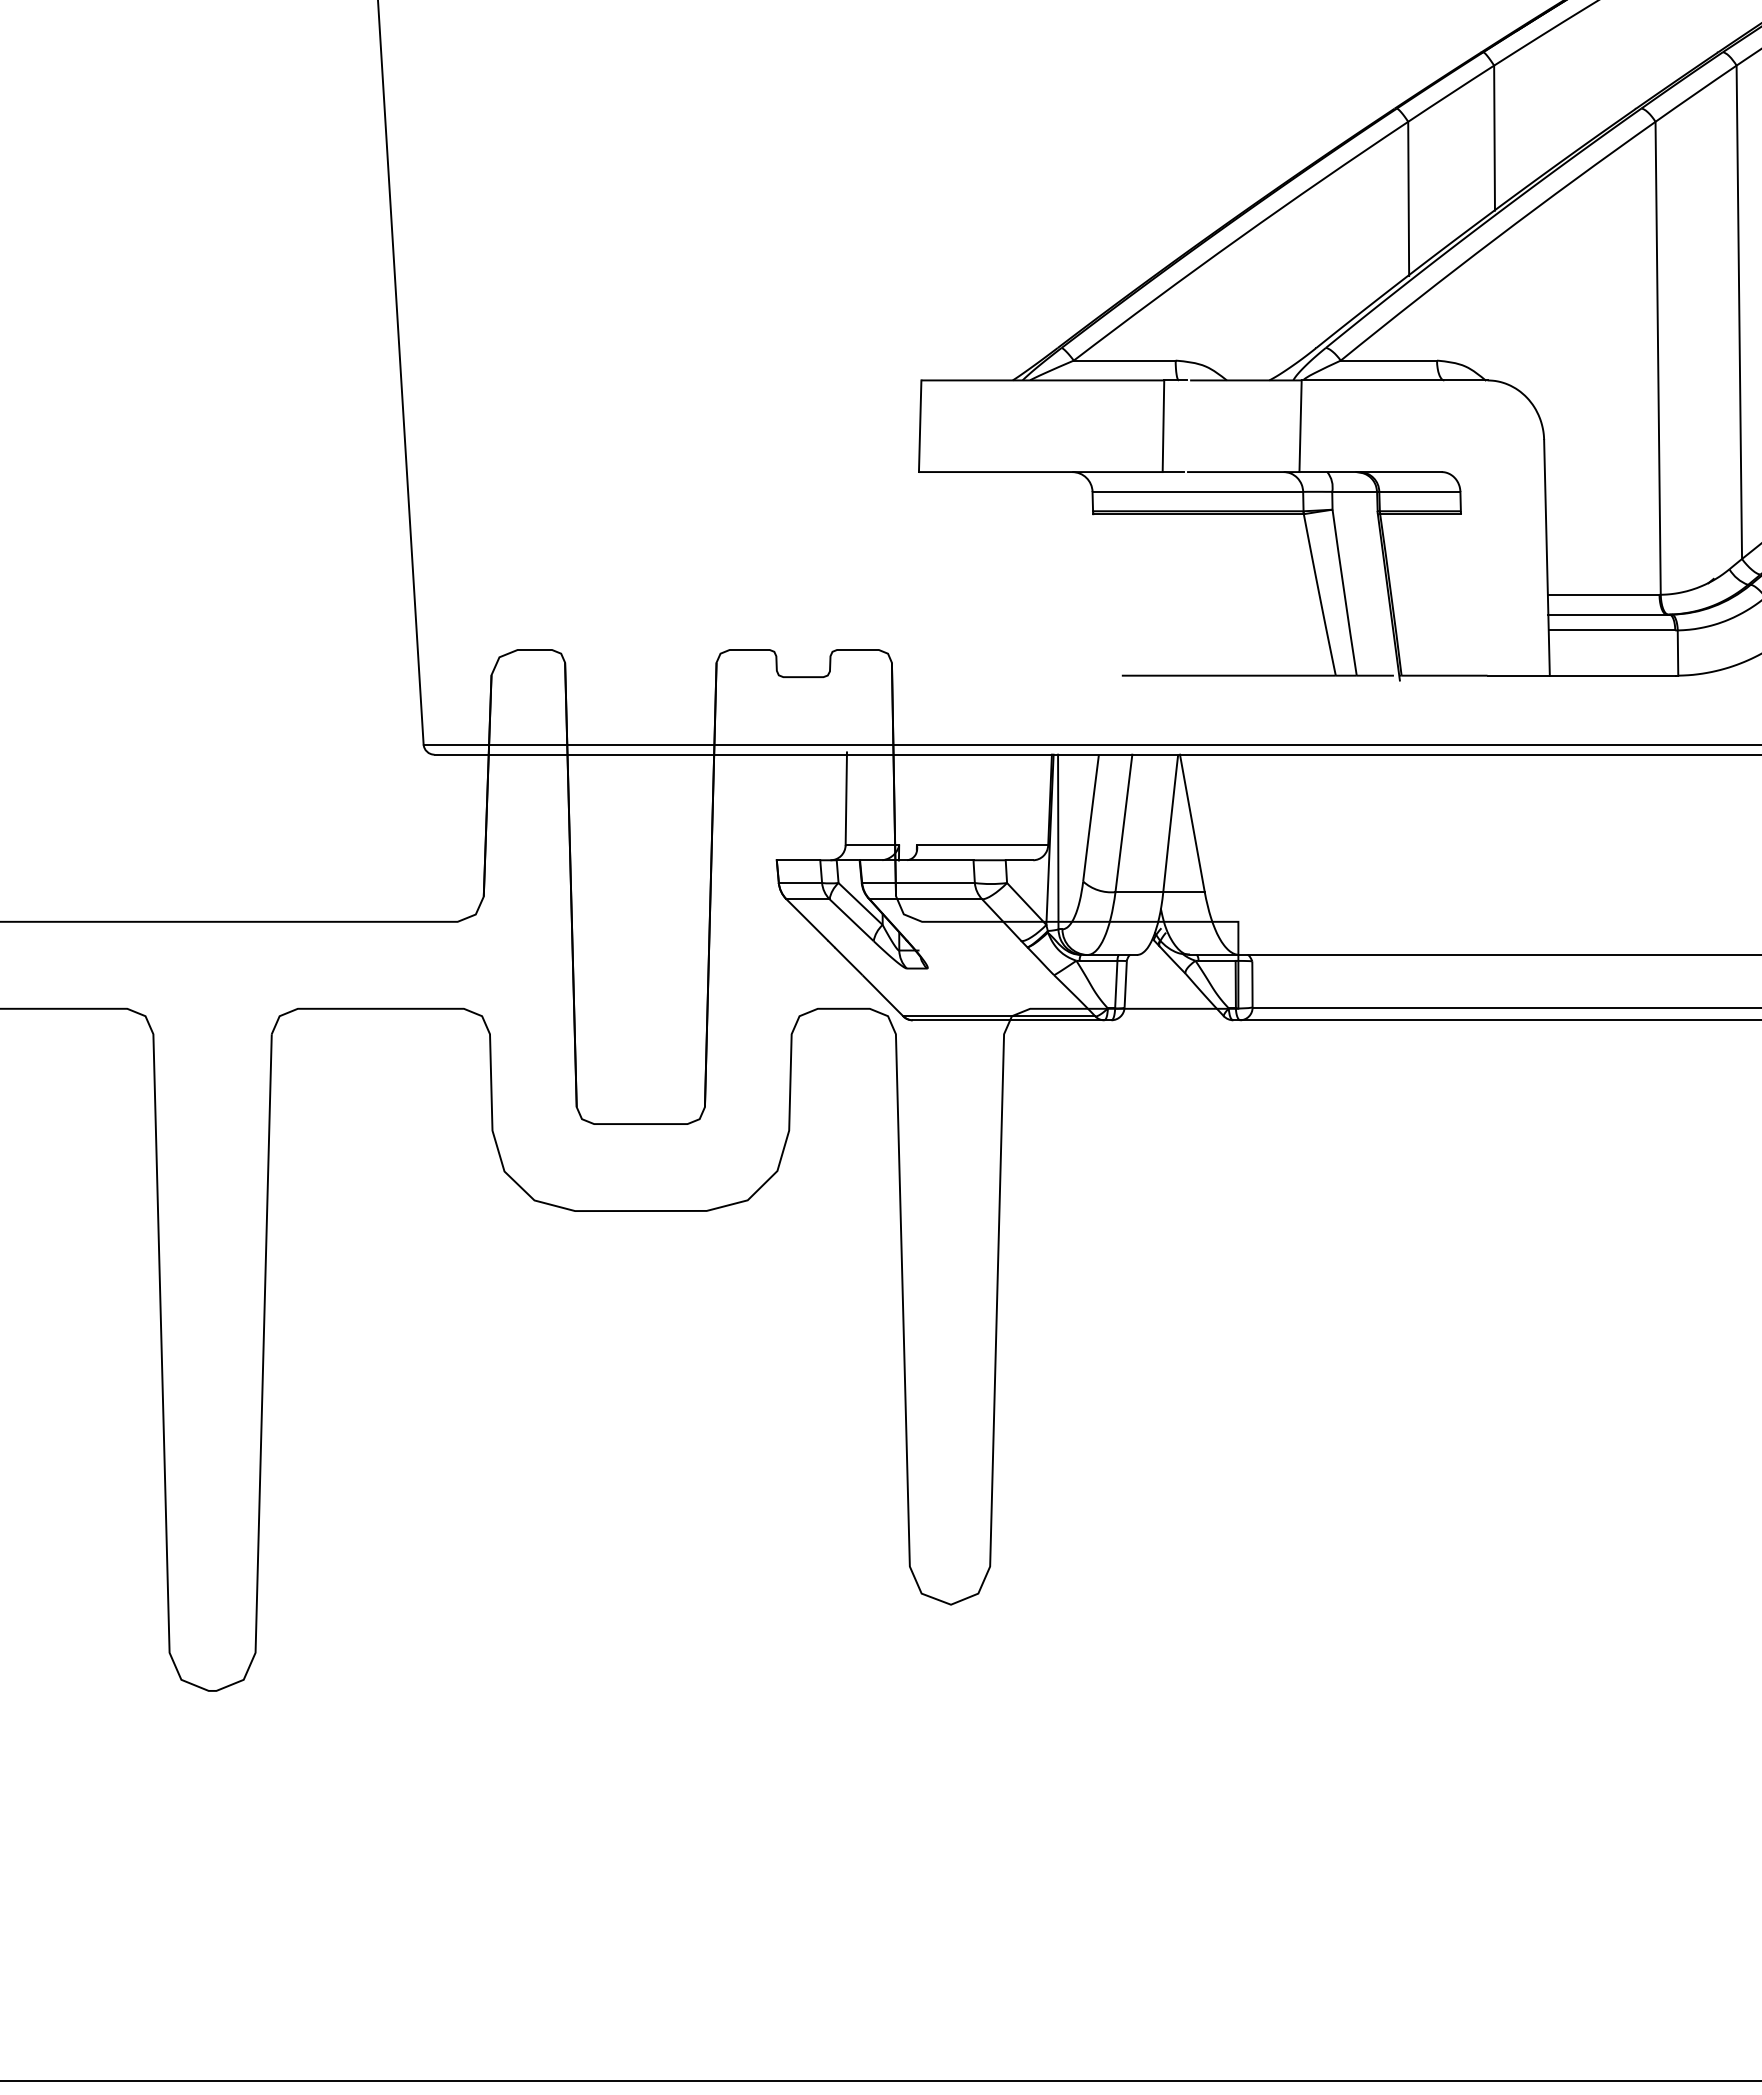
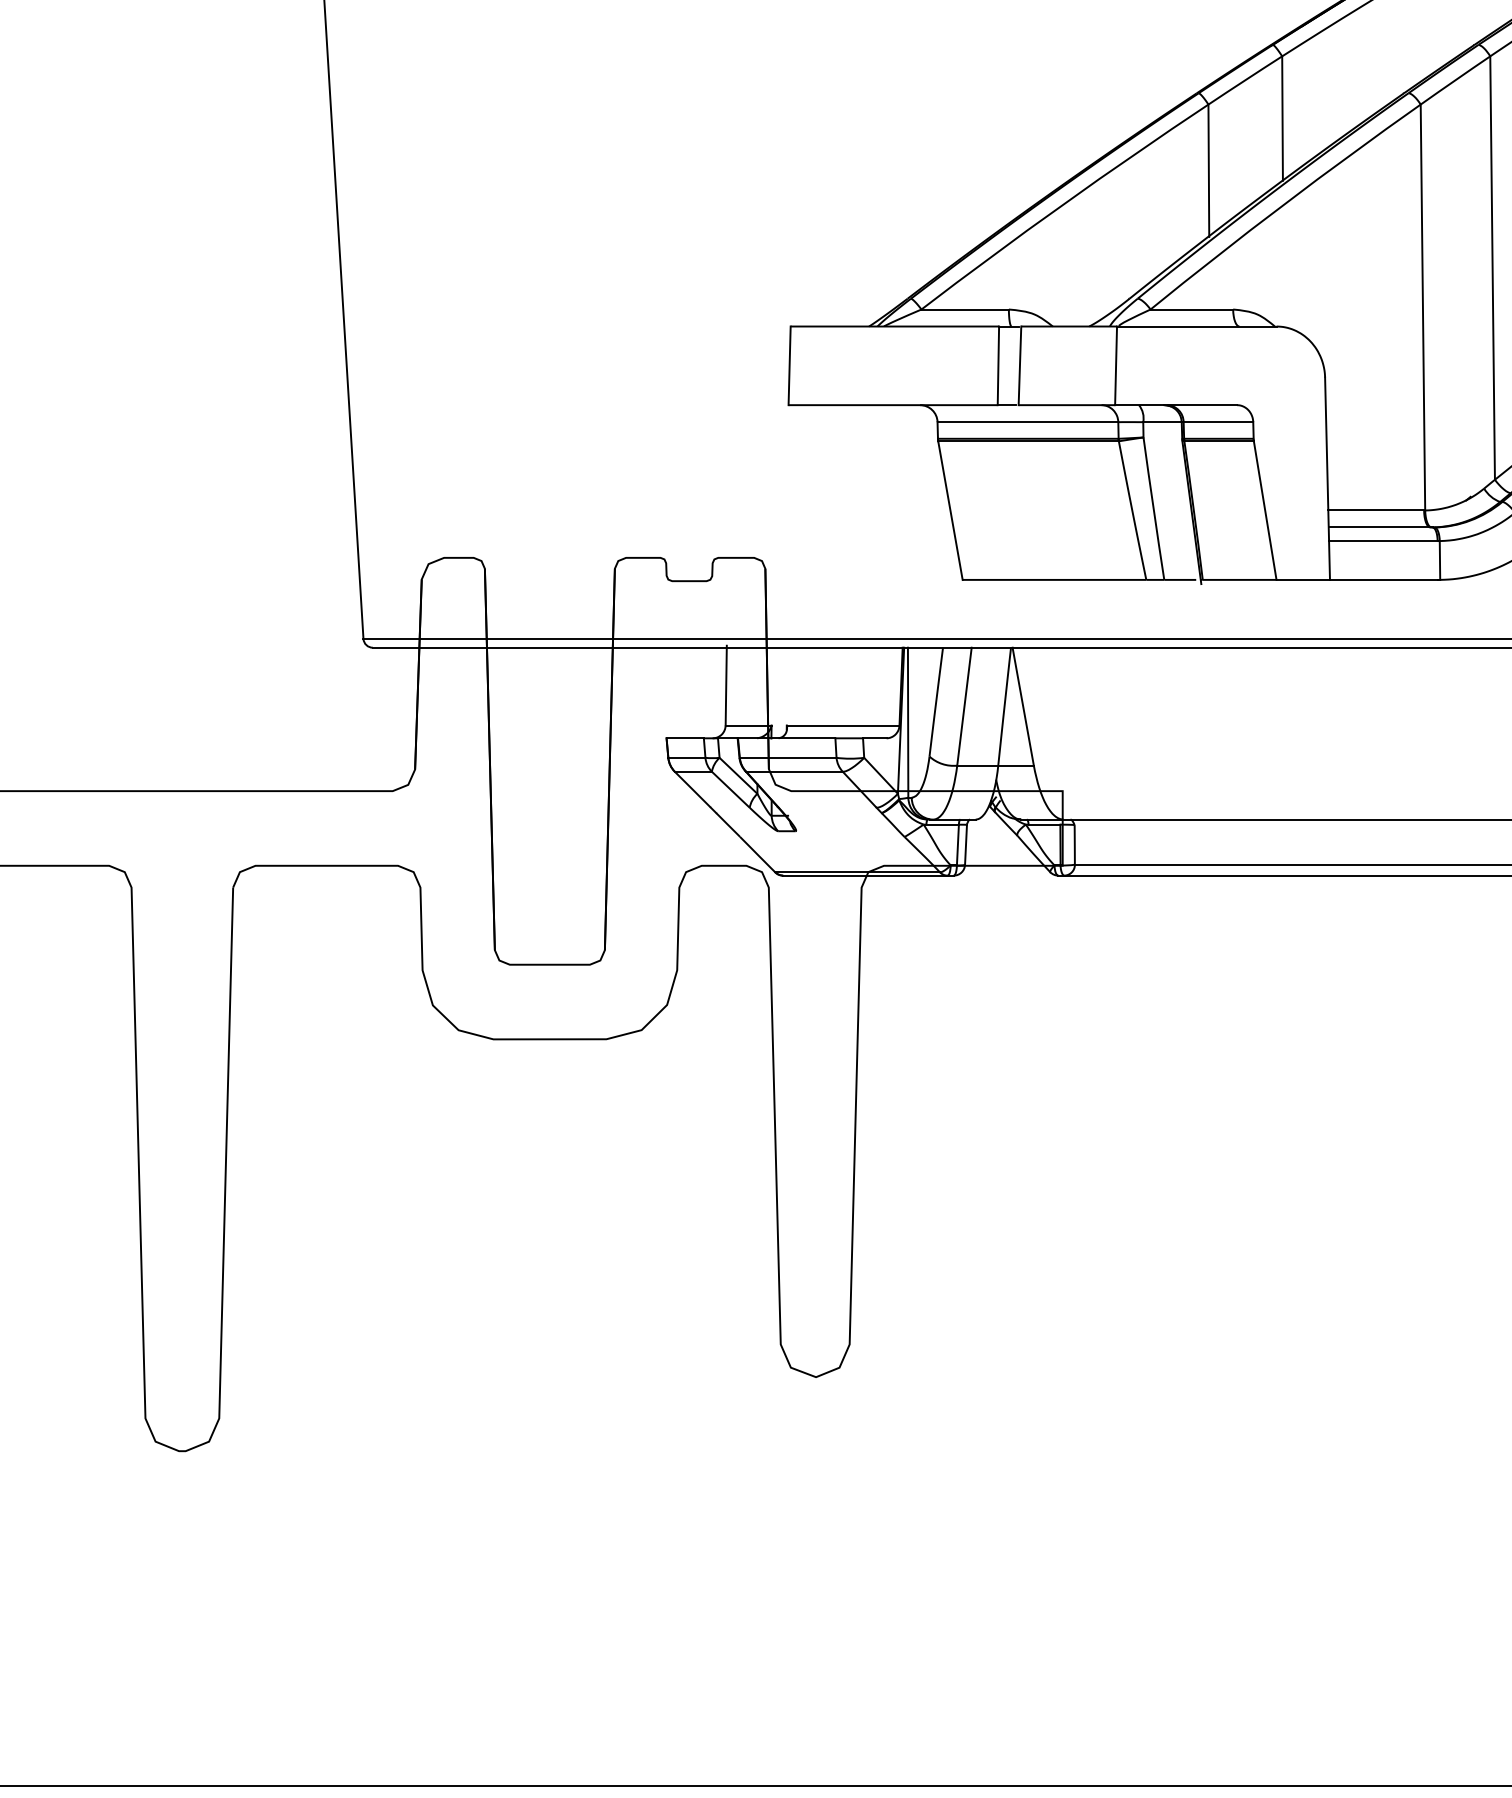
line: (1188, 426) -> (1019, 366), added
line: (1107, 594) -> (950, 510), added
line: (1474, 594) -> (1265, 510), added

